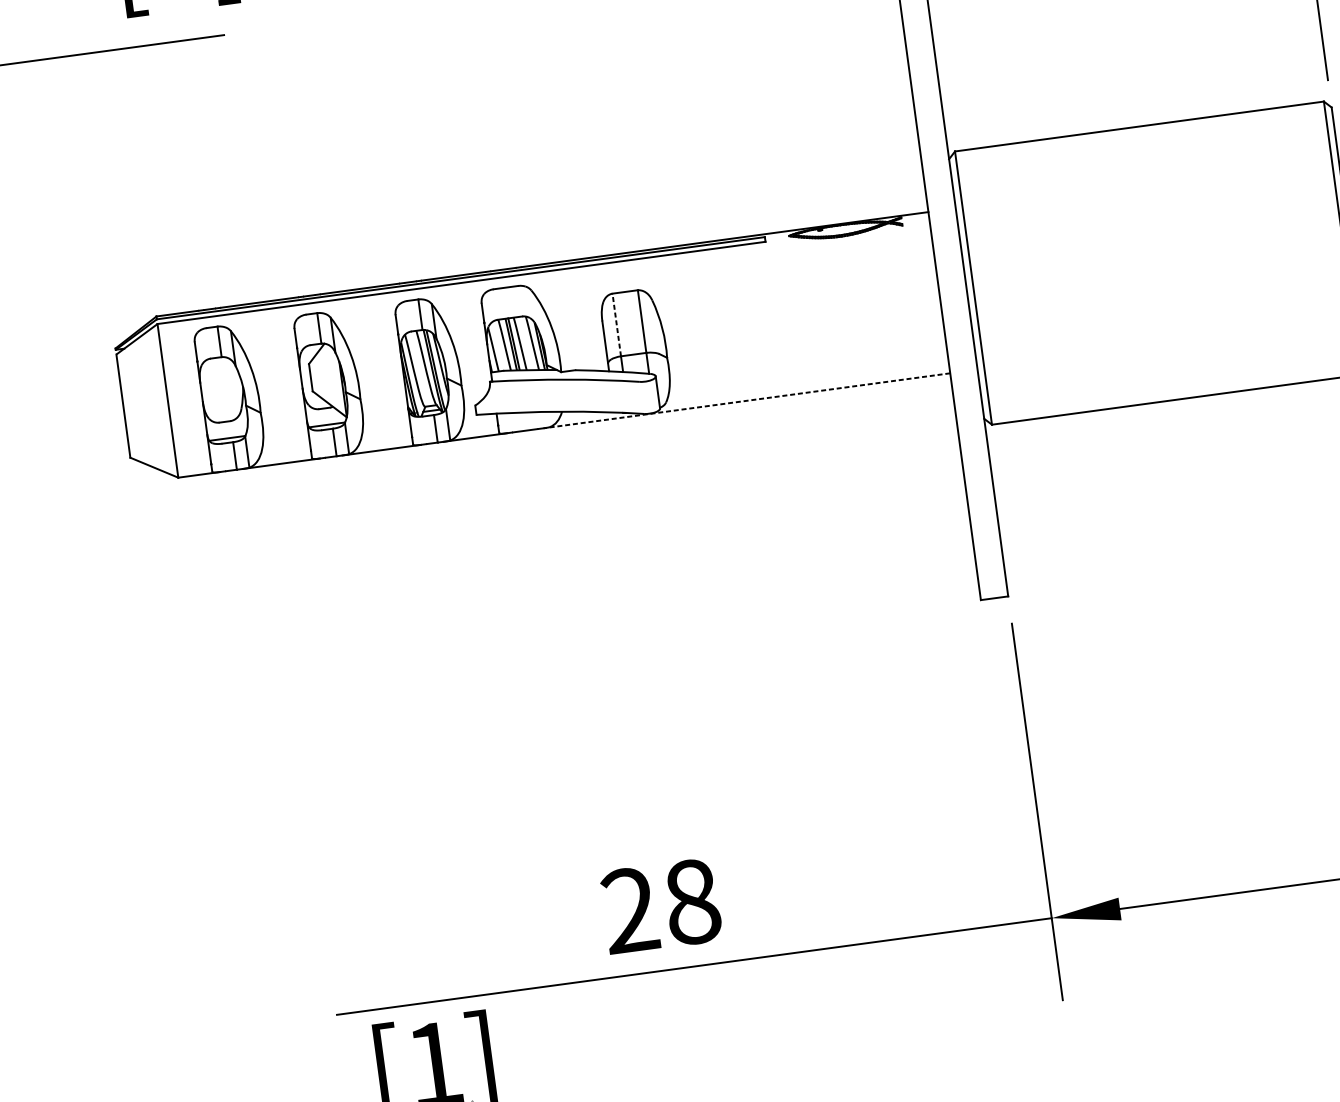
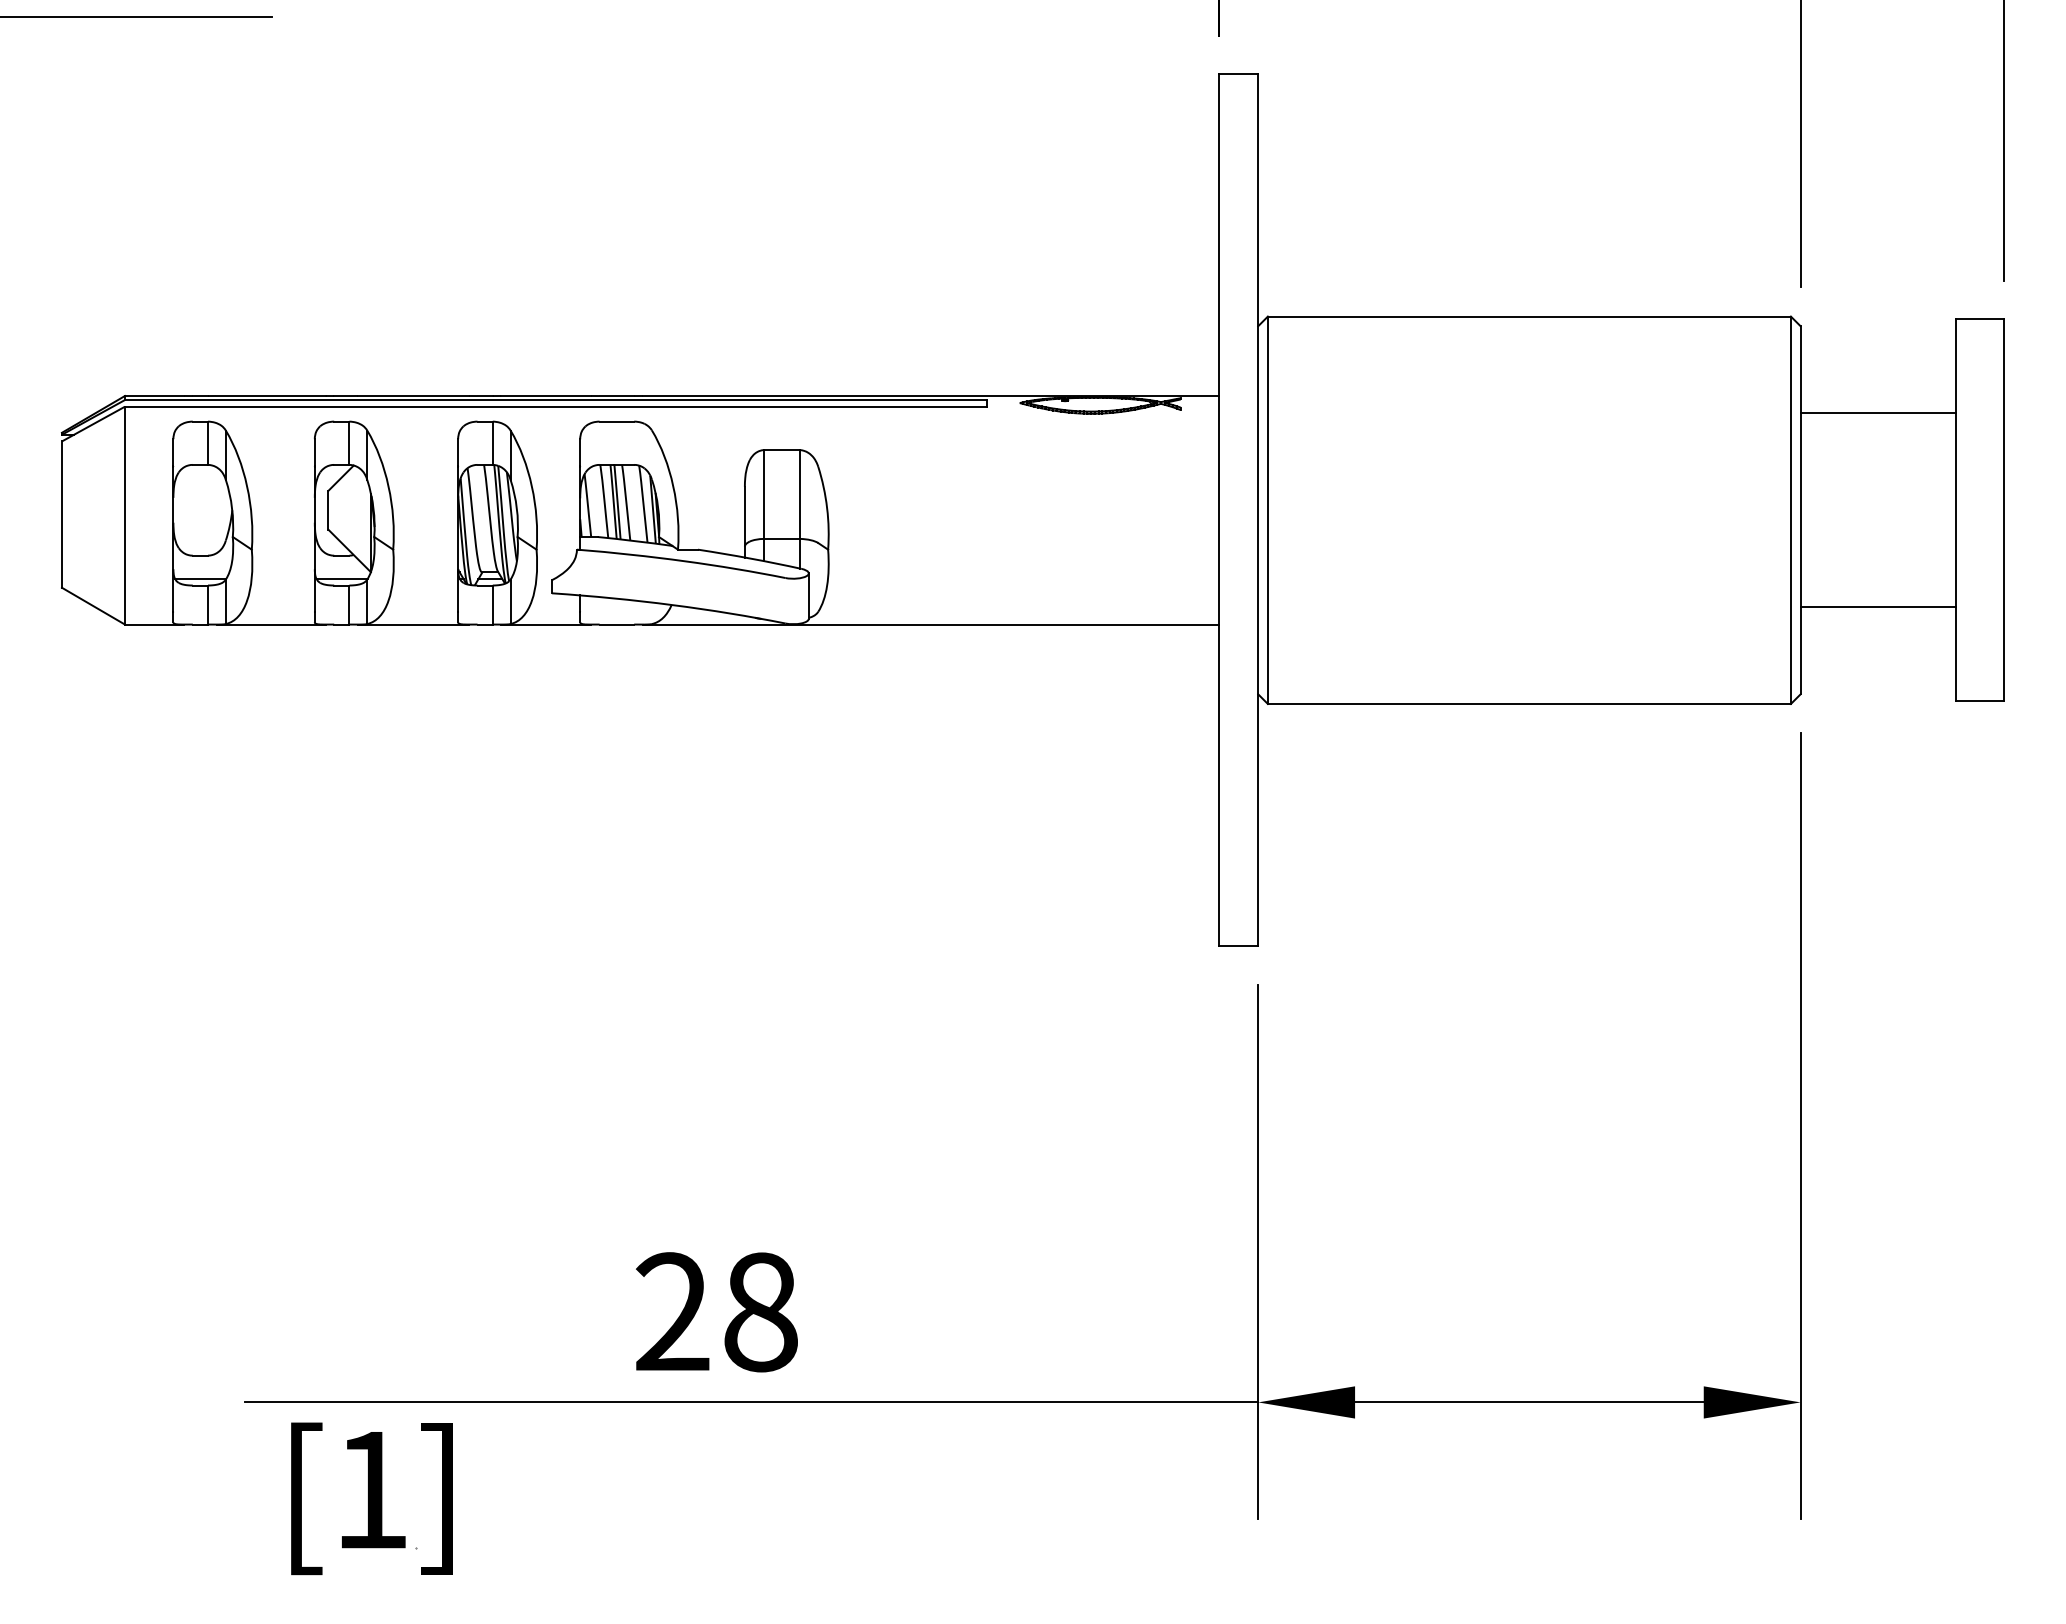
line: (616, 324) -> (764, 494), dashed -> solid
line: (746, 400) -> (930, 624), dashed -> solid

